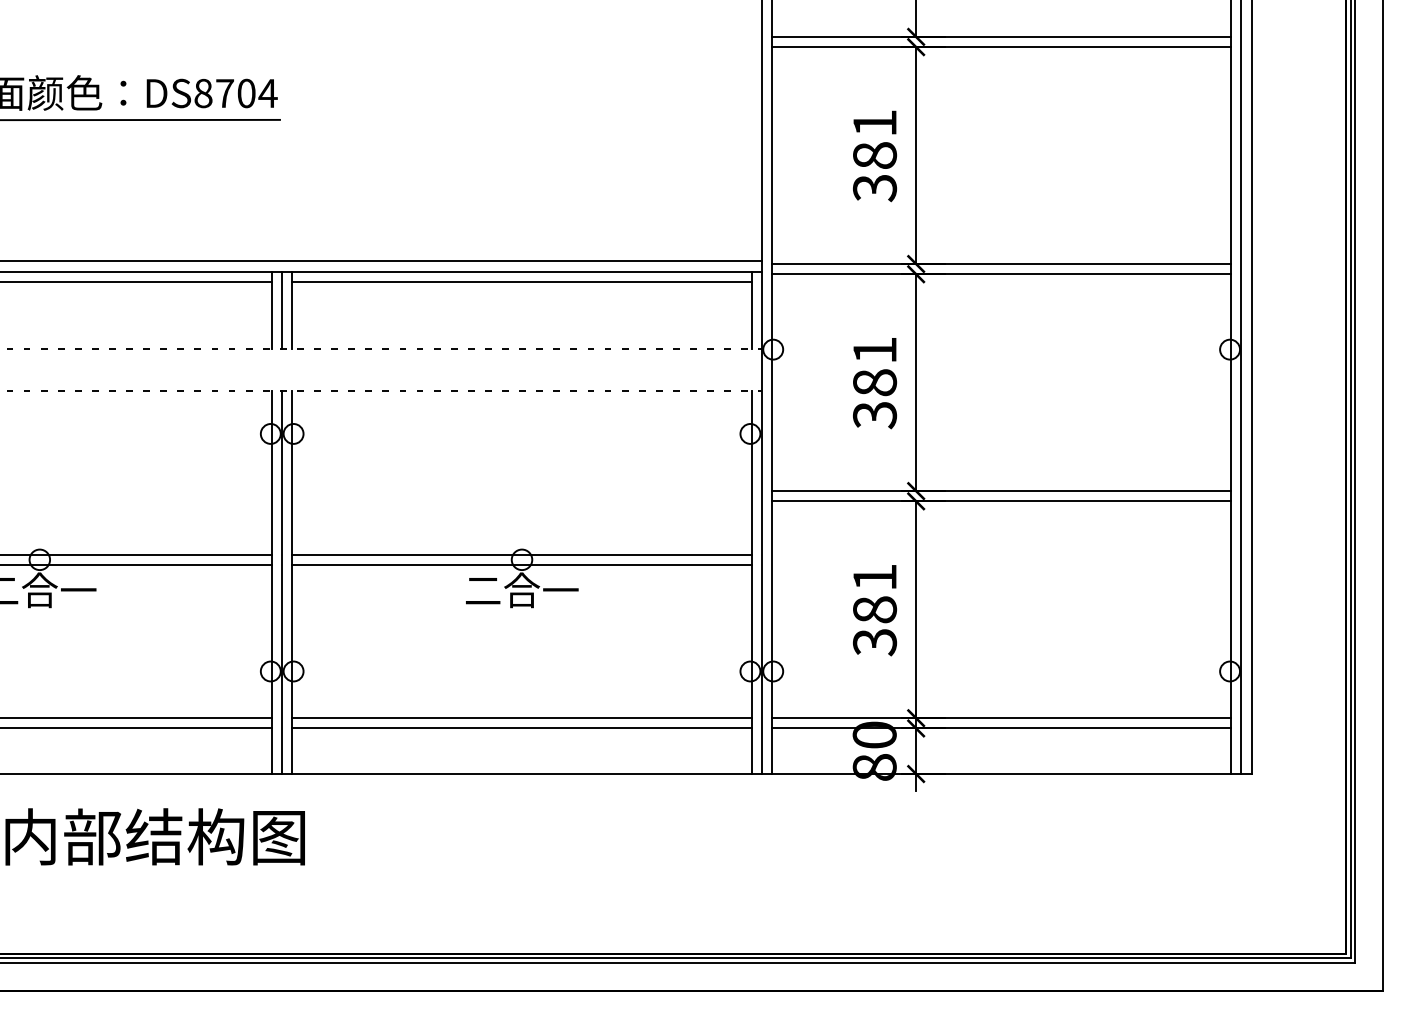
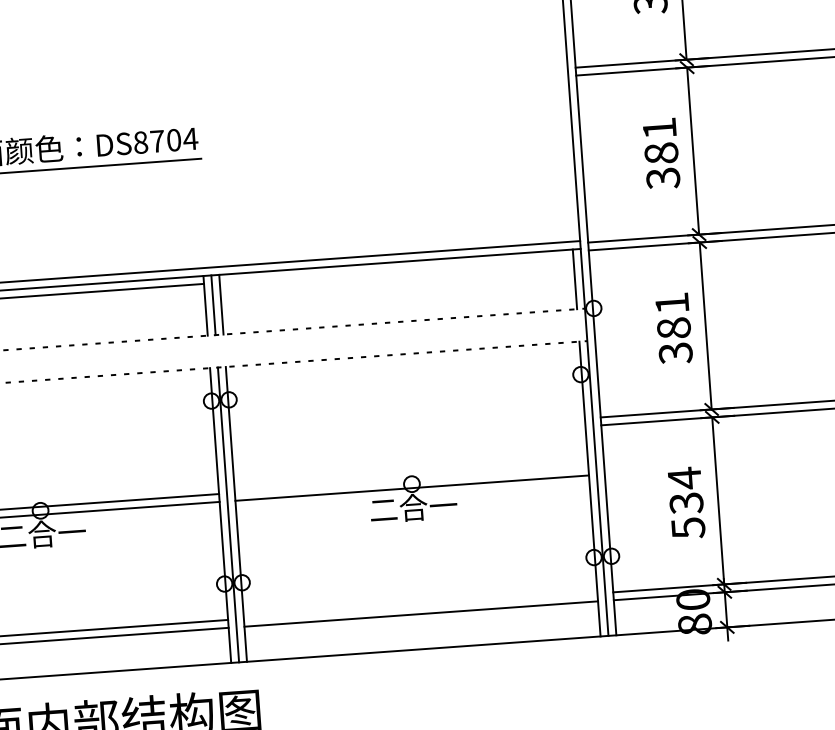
line: (521, 281) -> (396, 269), removed
line: (521, 554) -> (411, 480), removed
text: (874, 609) -> (686, 502), 381 -> 534
line: (521, 718) -> (420, 606), removed

